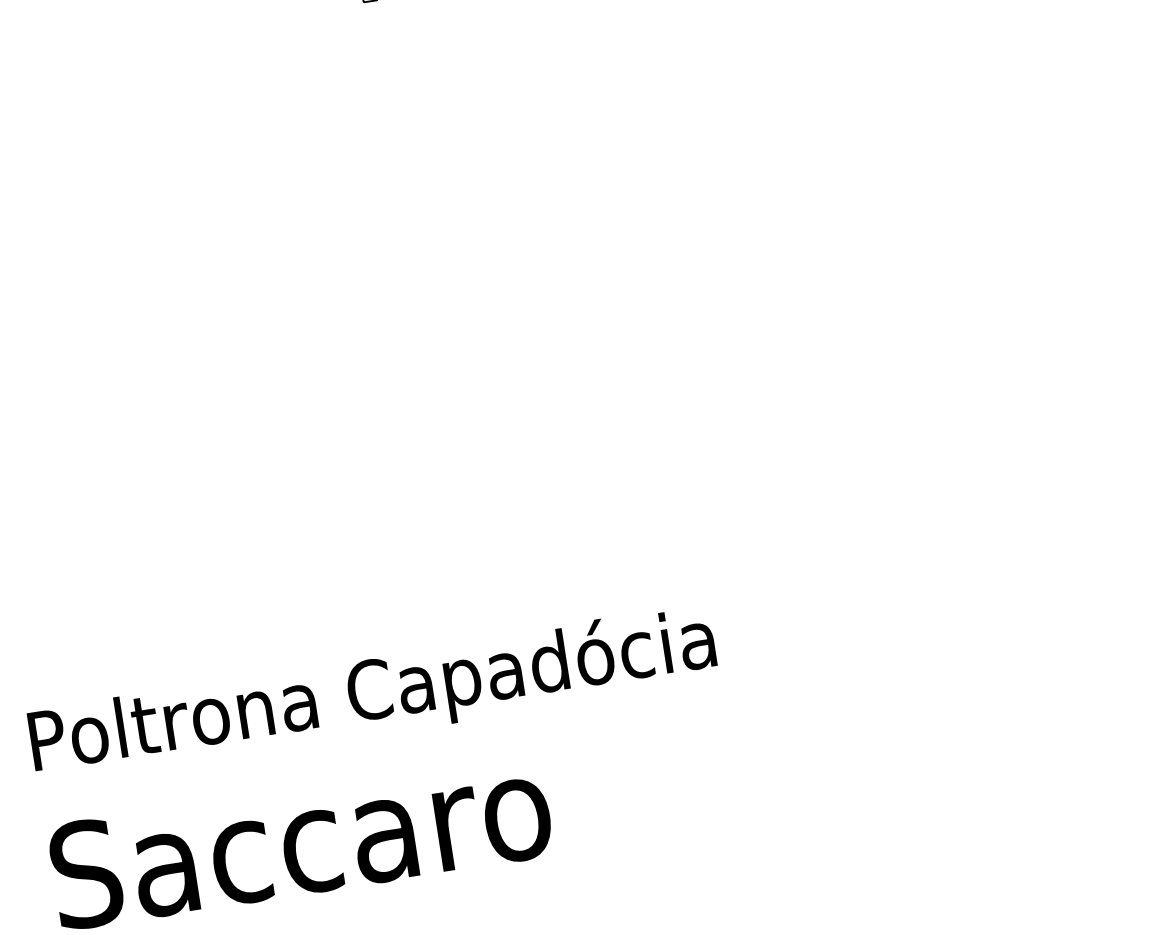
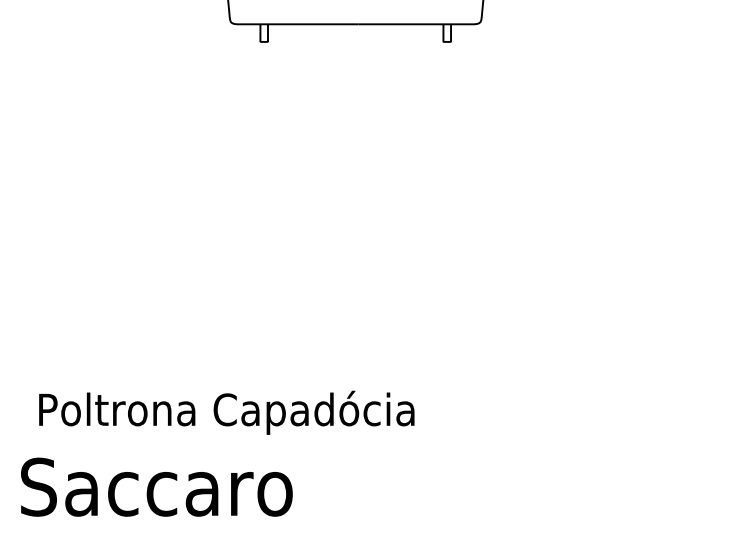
text: (372, 694) -> (226, 412), moved

